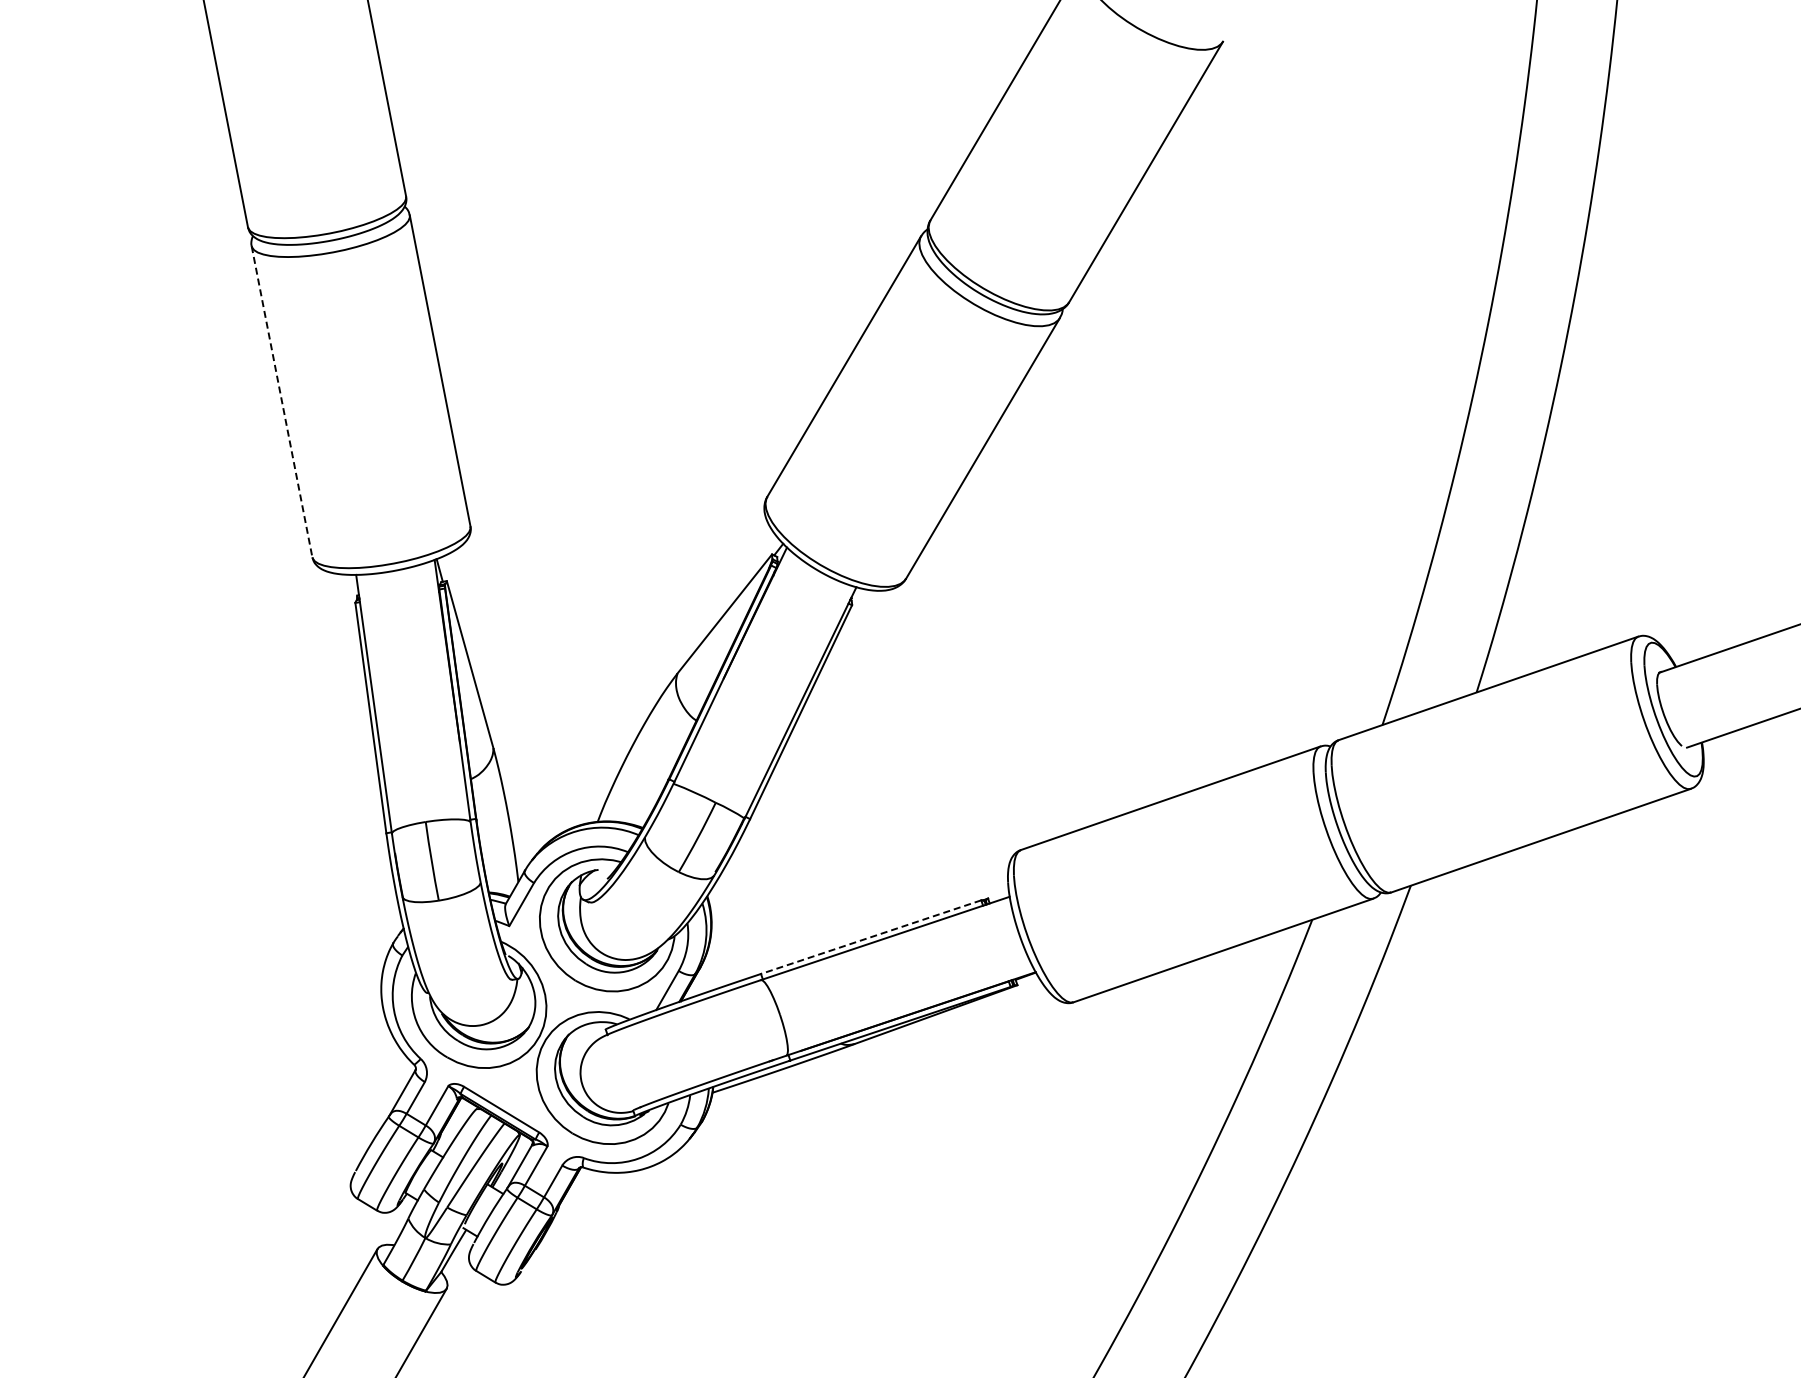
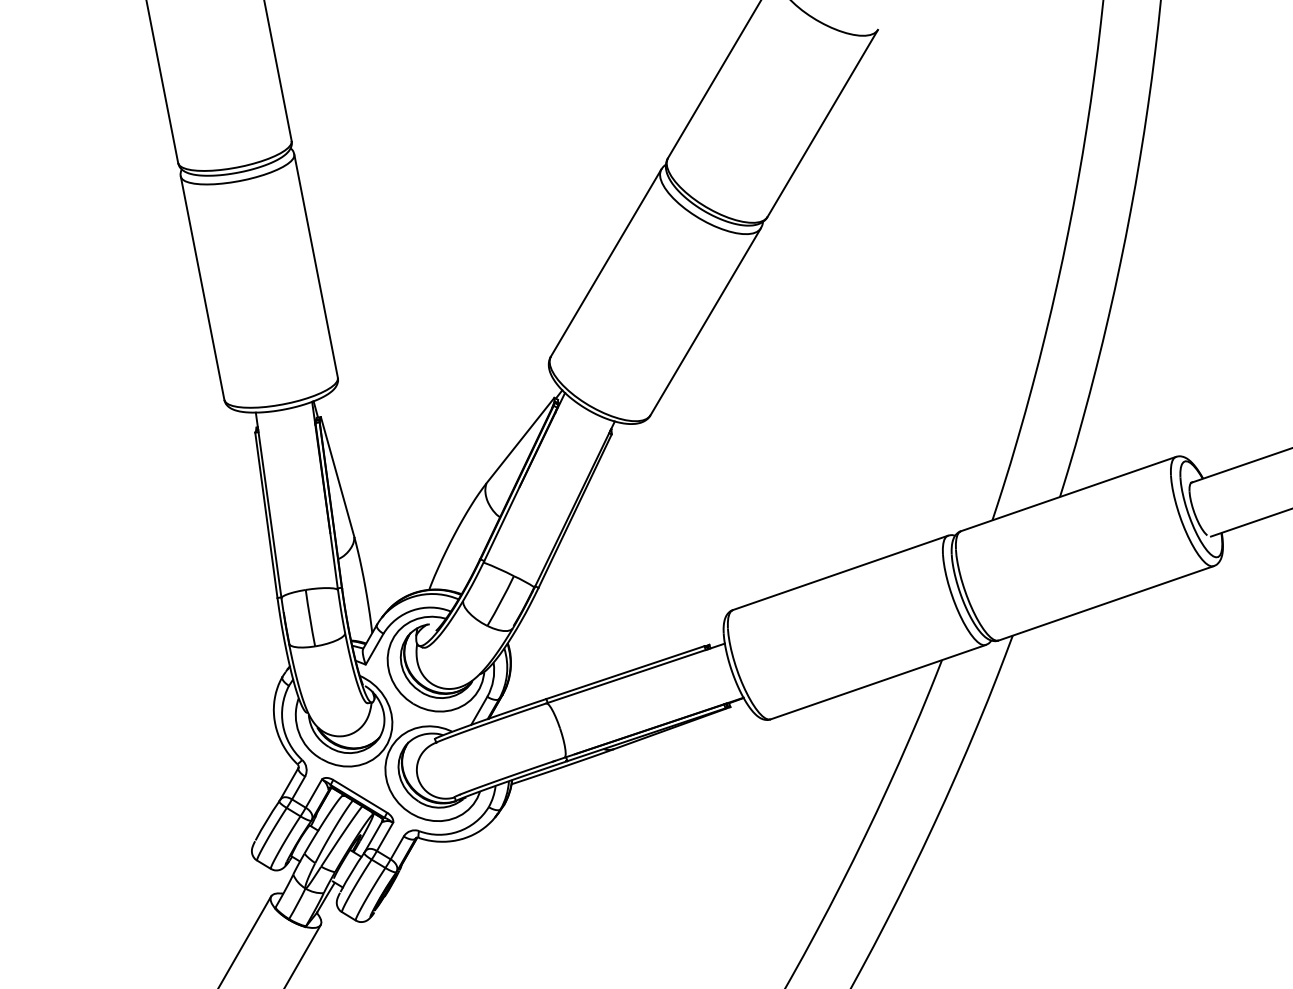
line: (282, 401) -> (202, 288), dashed -> solid
line: (870, 937) -> (624, 672), dashed -> solid

